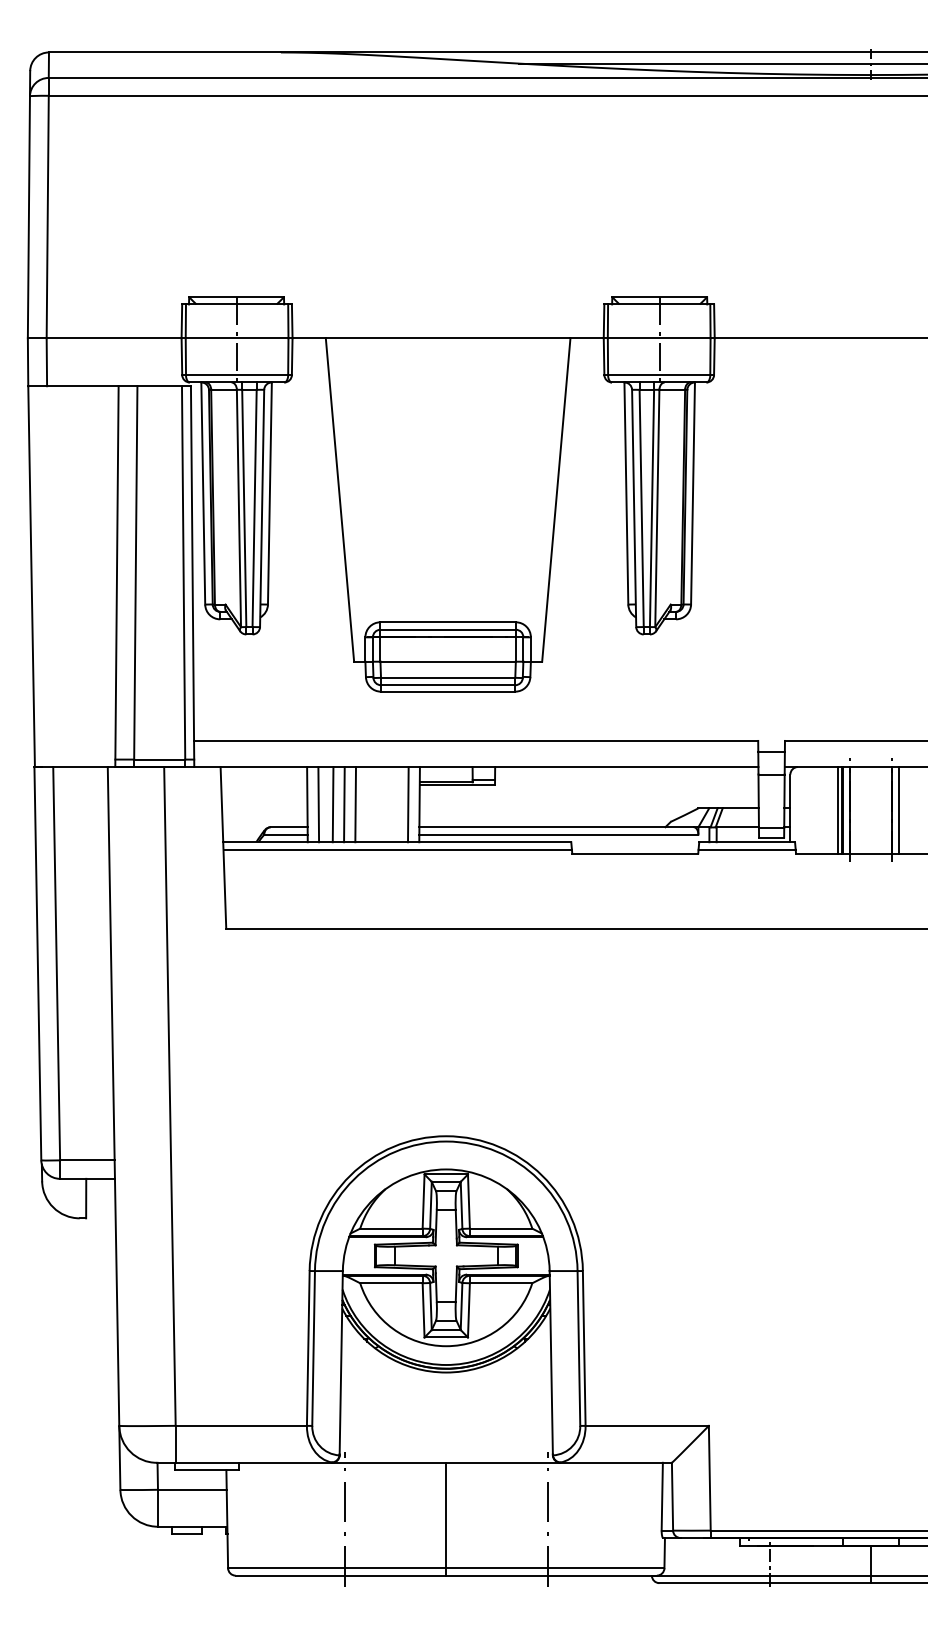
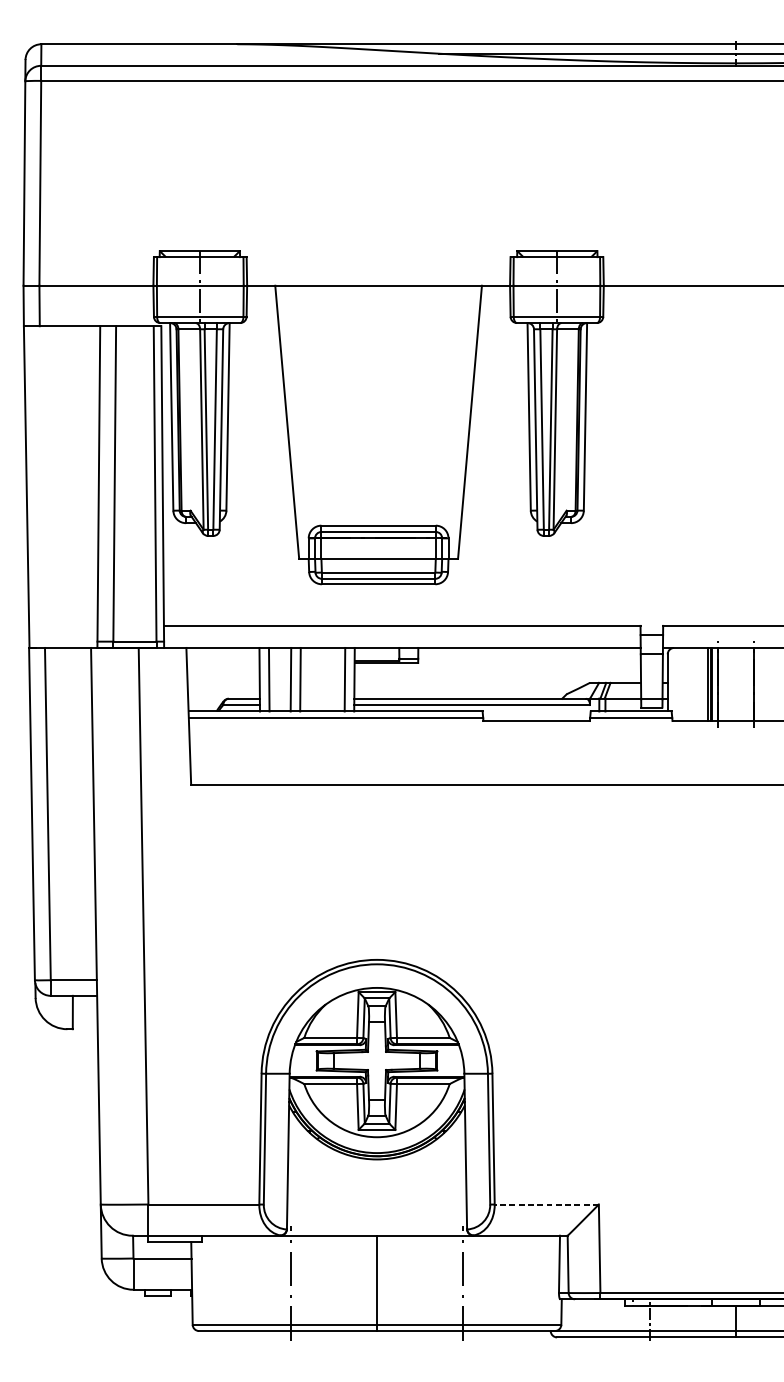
line: (332, 804) -> (280, 679), removed
line: (899, 810) -> (759, 684), removed
line: (647, 1425) -> (547, 1204), solid -> dashed

